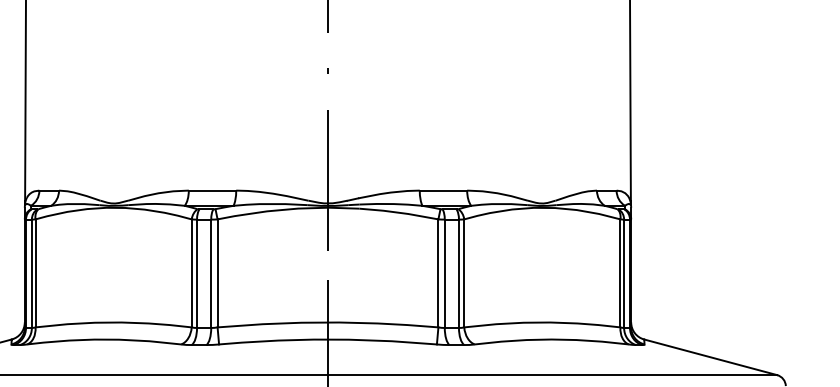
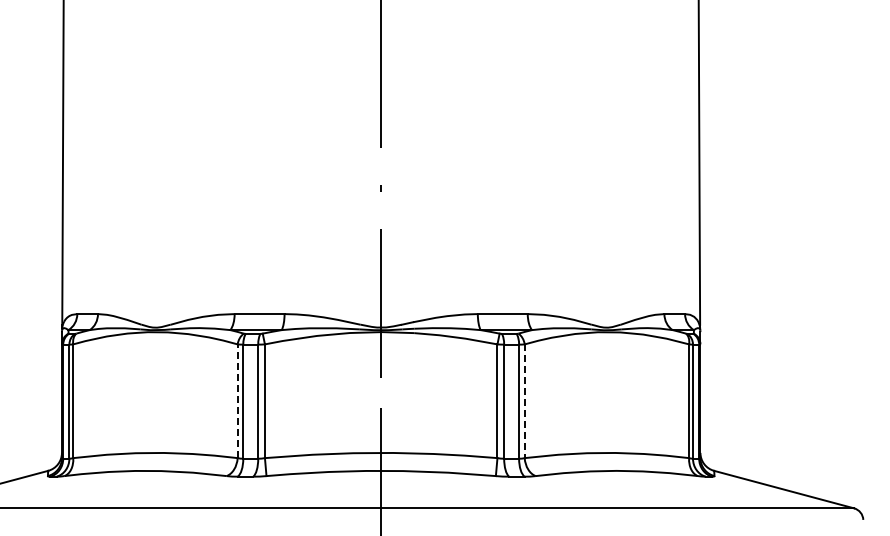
line: (191, 273) -> (237, 401), solid -> dashed
line: (464, 273) -> (524, 401), solid -> dashed

